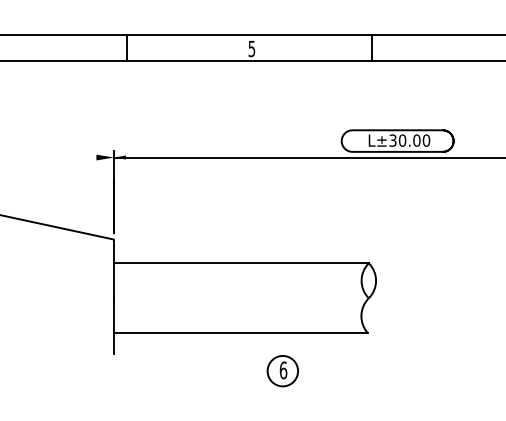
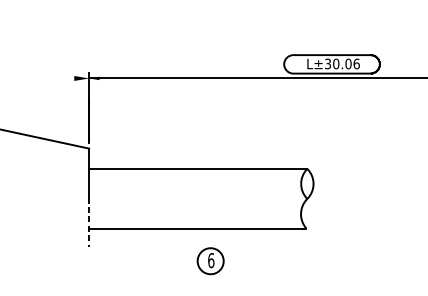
text: (426, 140) -> (356, 63), L±30.00 -> L±30.06
line: (113, 325) -> (88, 222), solid -> dashed
part: (282, 371) -> (210, 261), moved

